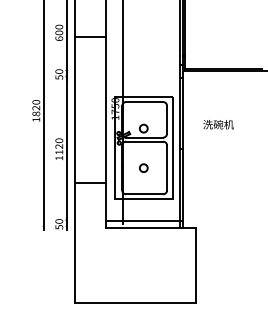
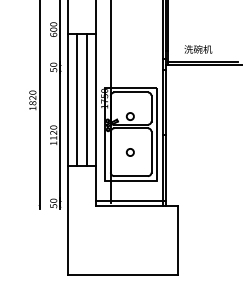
line: (85, 109) -> (77, 99), added
line: (95, 109) -> (86, 99), added
text: (218, 124) -> (198, 49), moved

